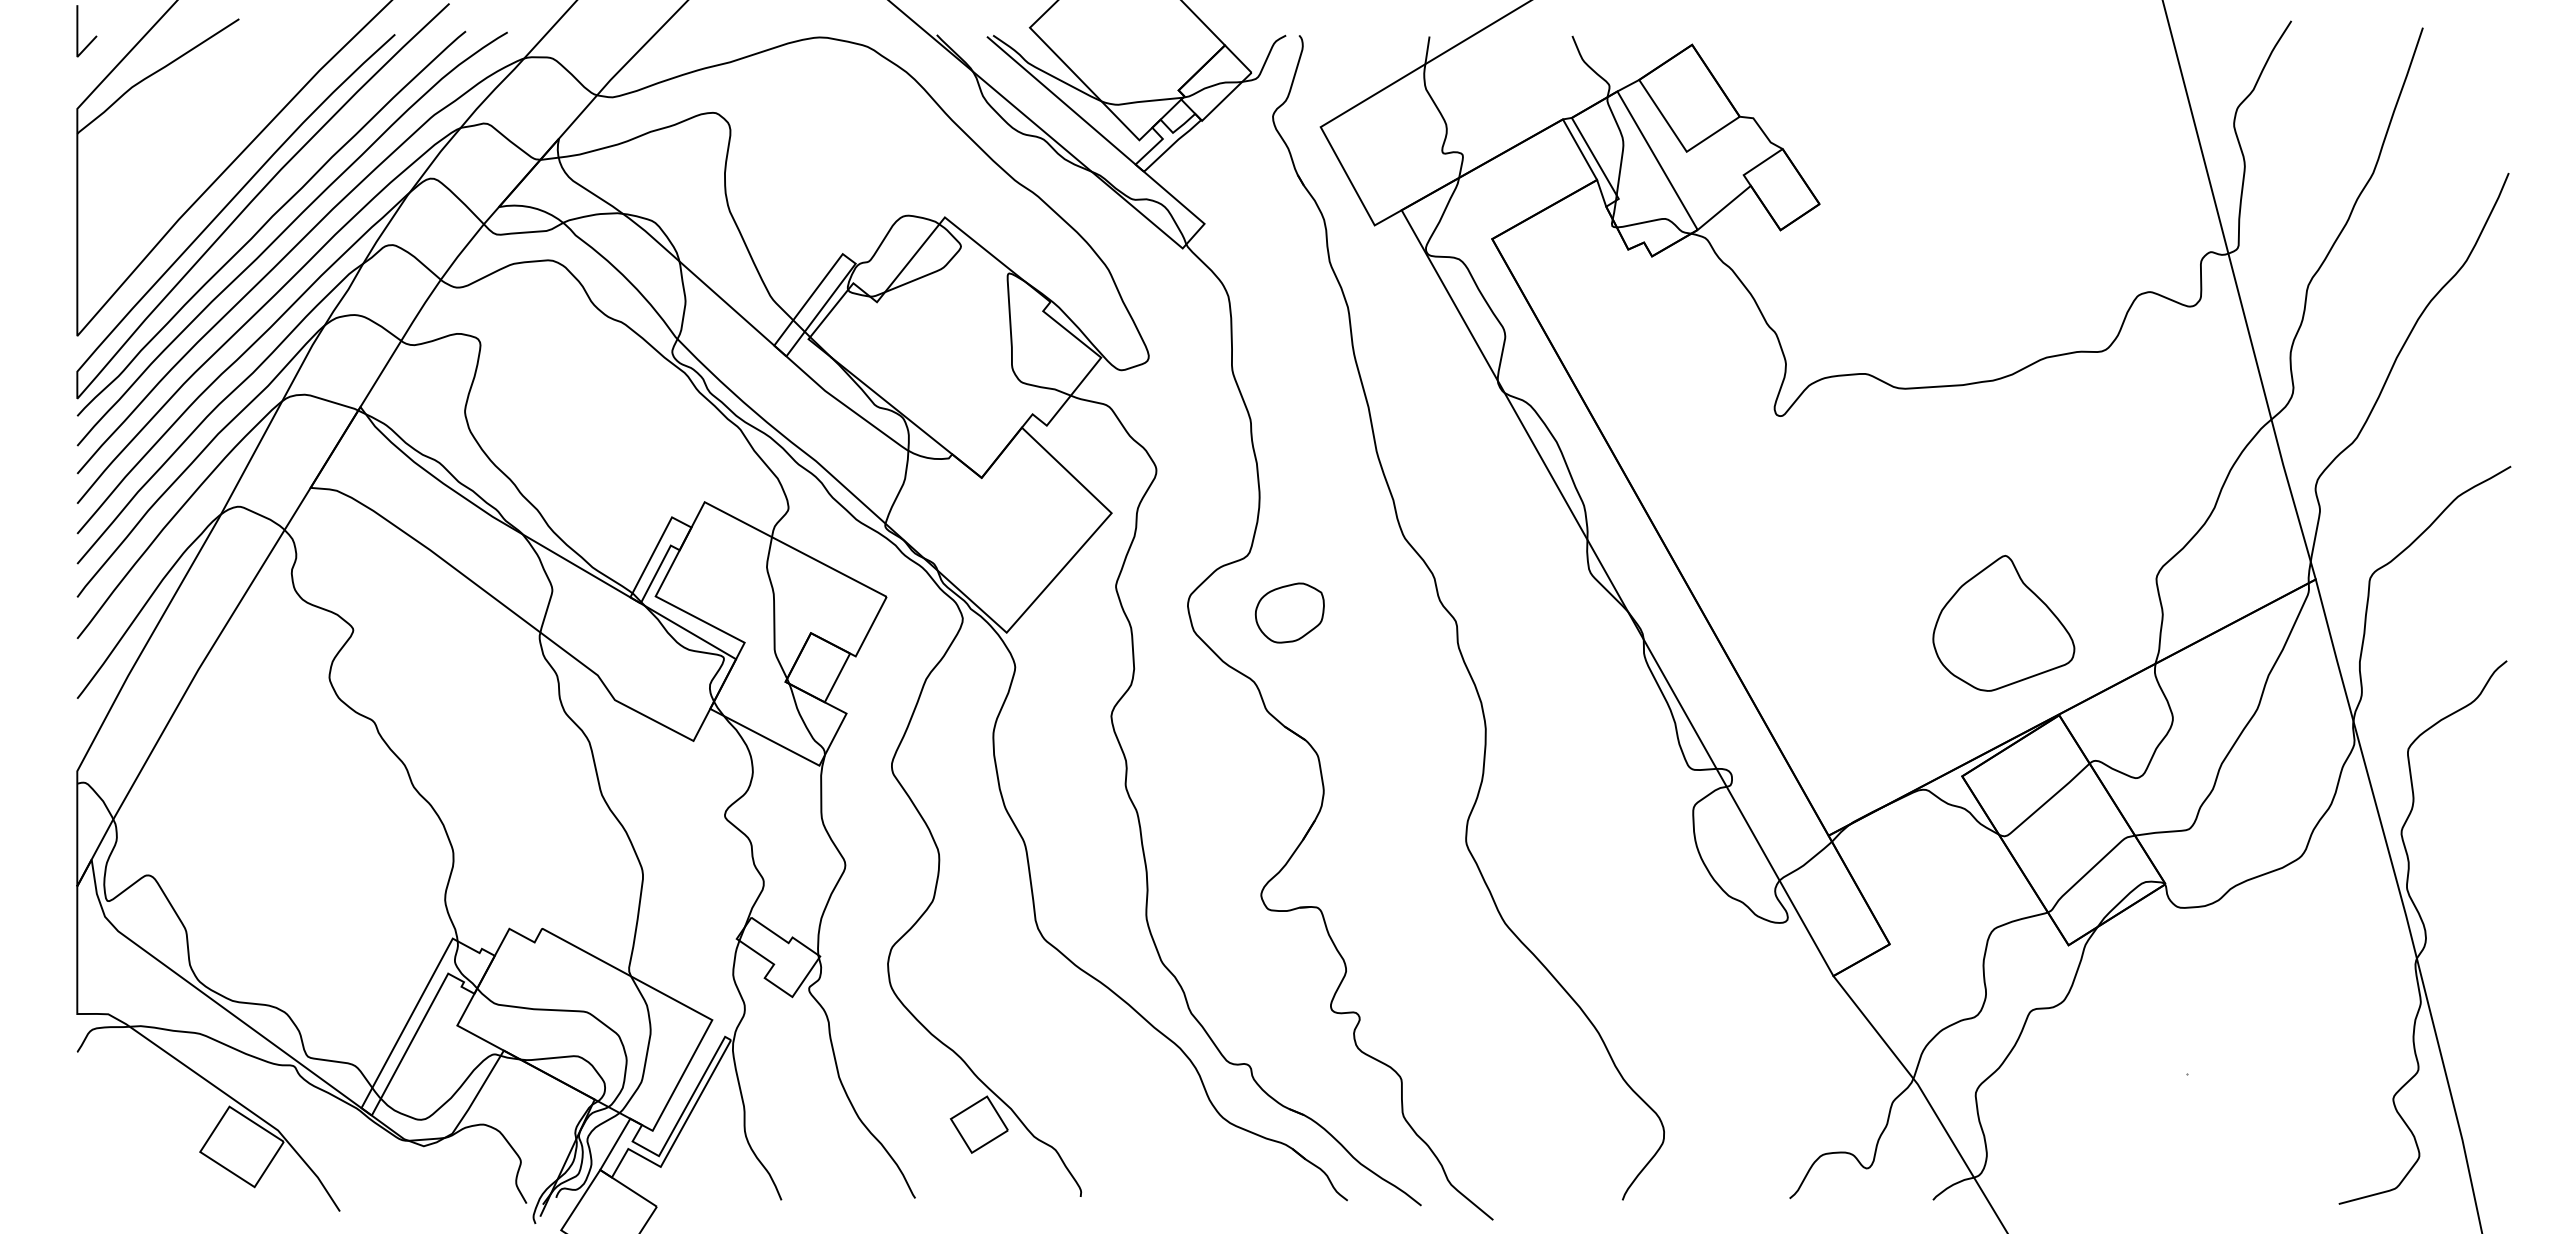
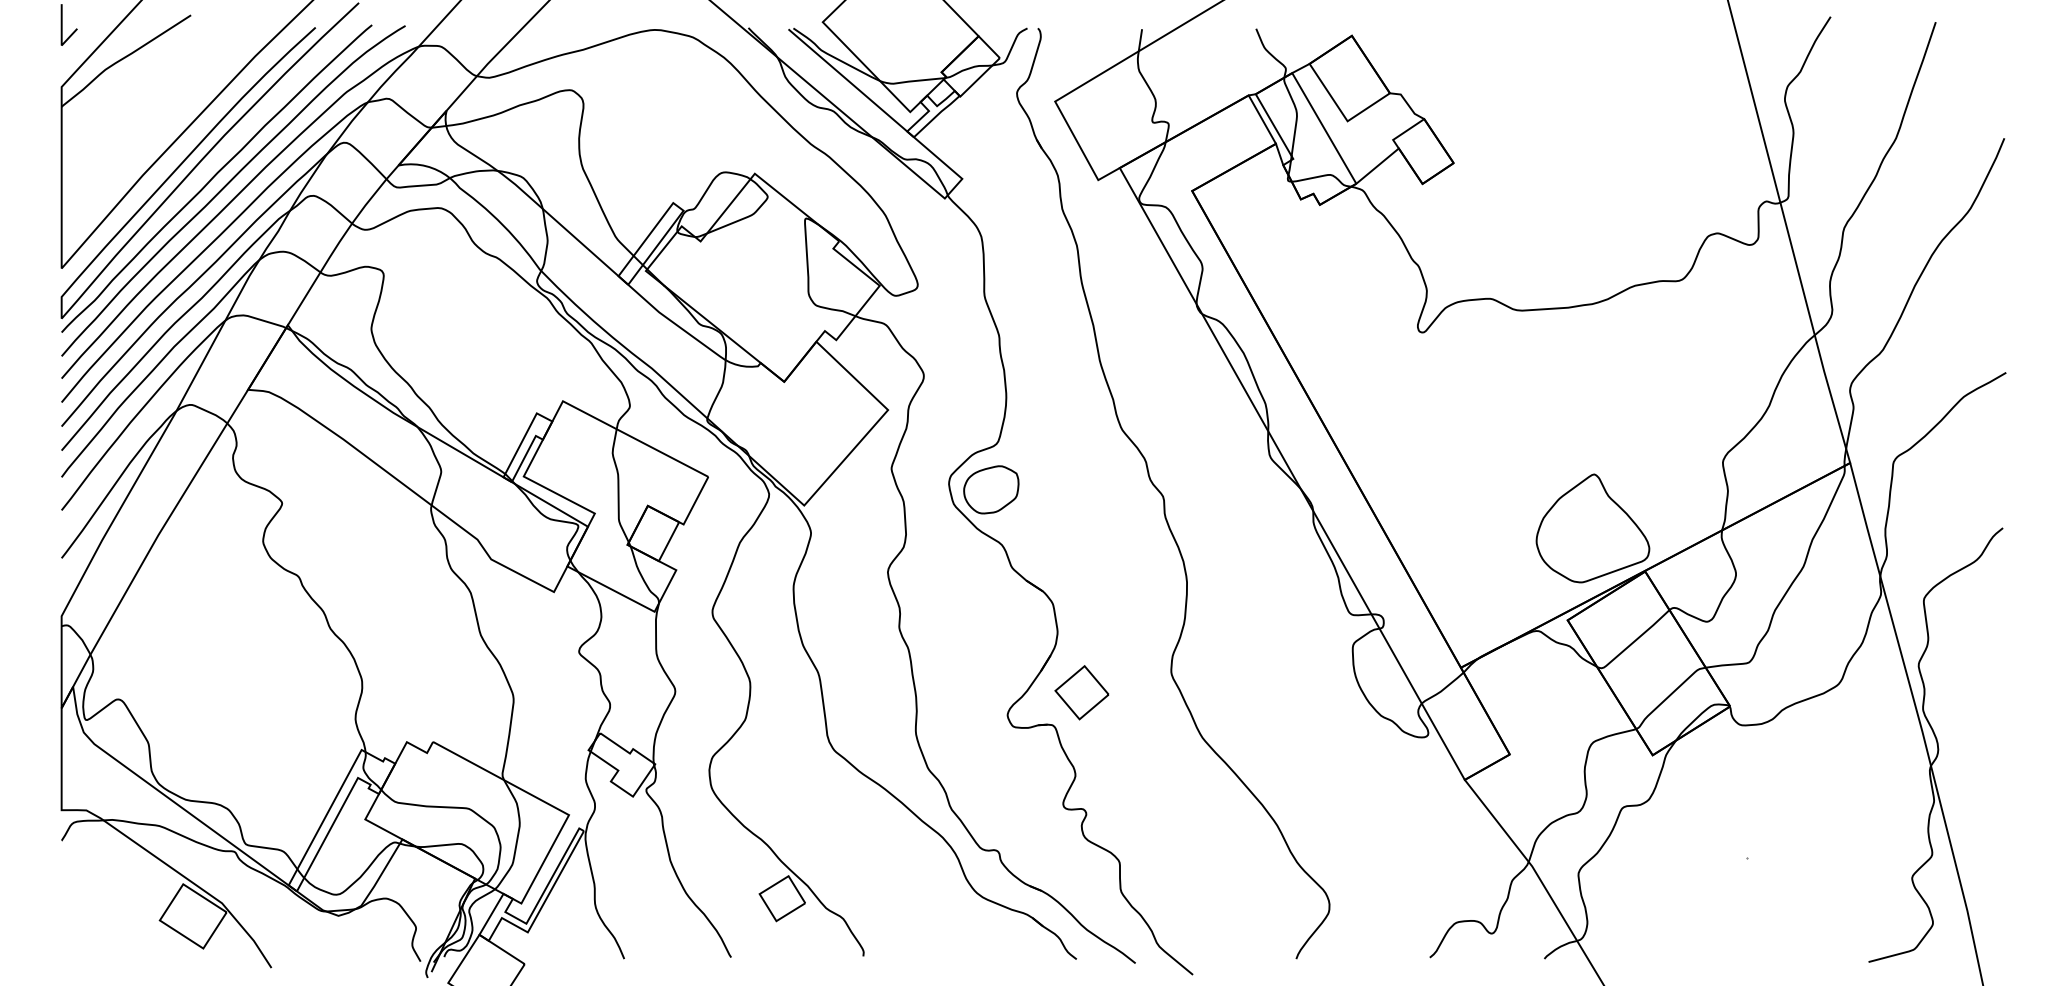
part: (1289, 612) -> (991, 489), moved
part: (2003, 623) -> (1592, 528), moved
part: (1354, 866) -> (1082, 692), added

